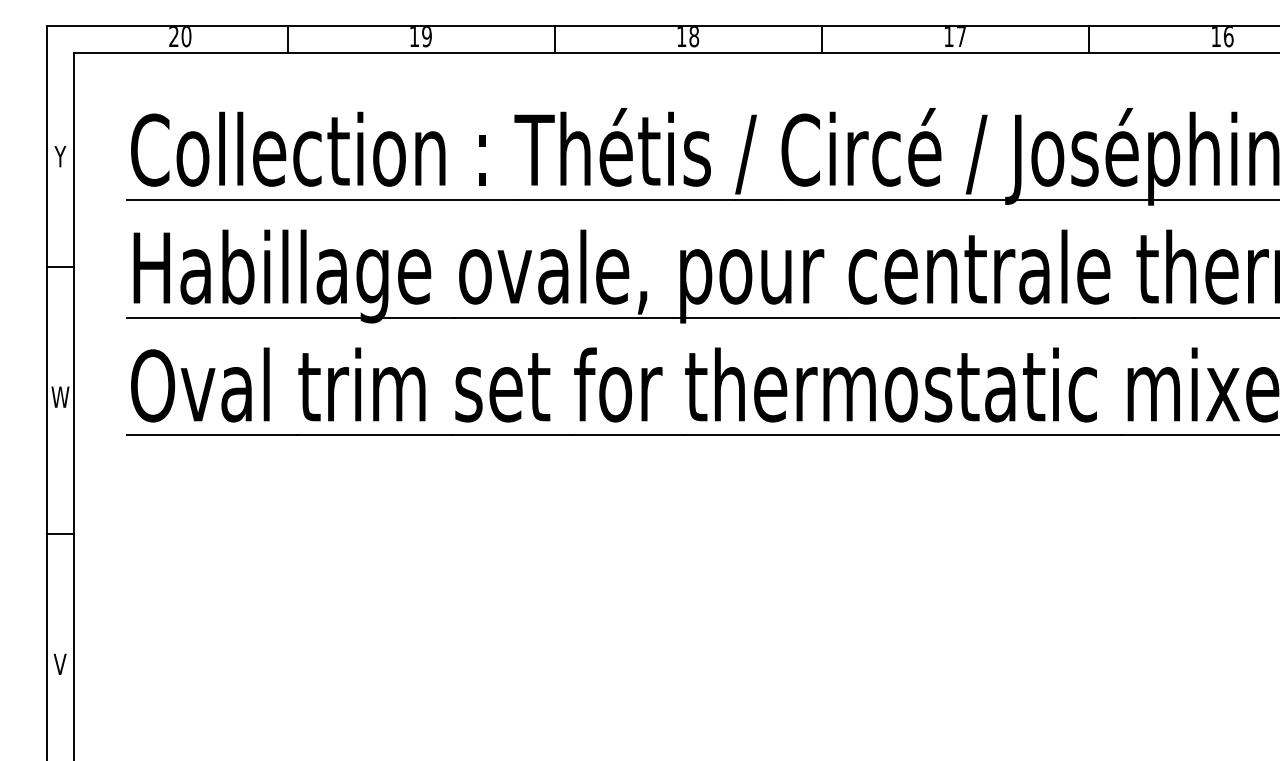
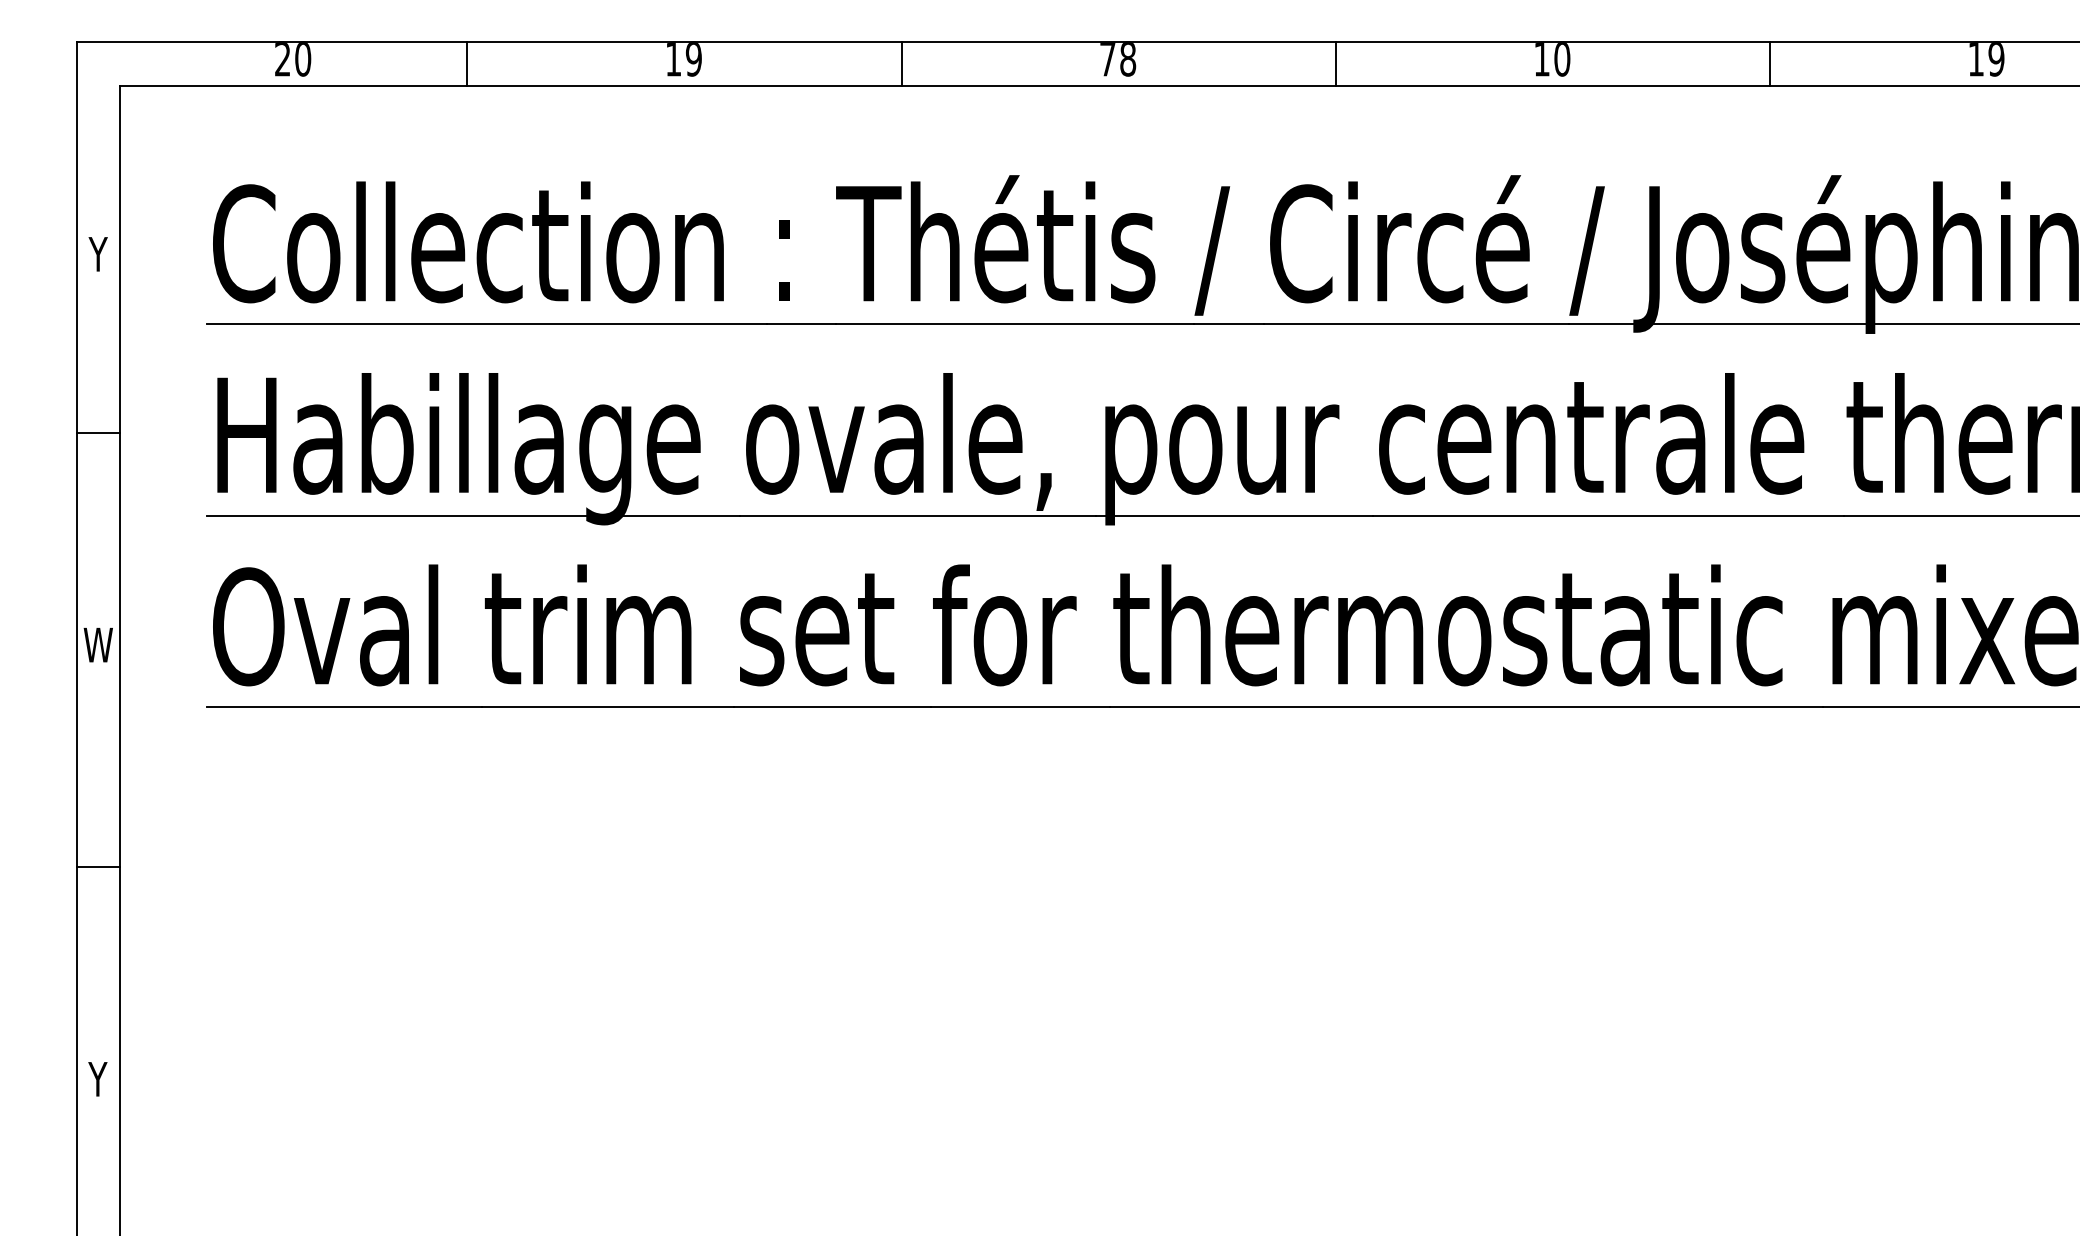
text: (681, 36) -> (1107, 59), 18 -> 78
text: (961, 37) -> (1562, 60), 17 -> 10
text: (1228, 37) -> (1996, 60), 16 -> 19
text: (59, 663) -> (96, 1077), V -> Y

